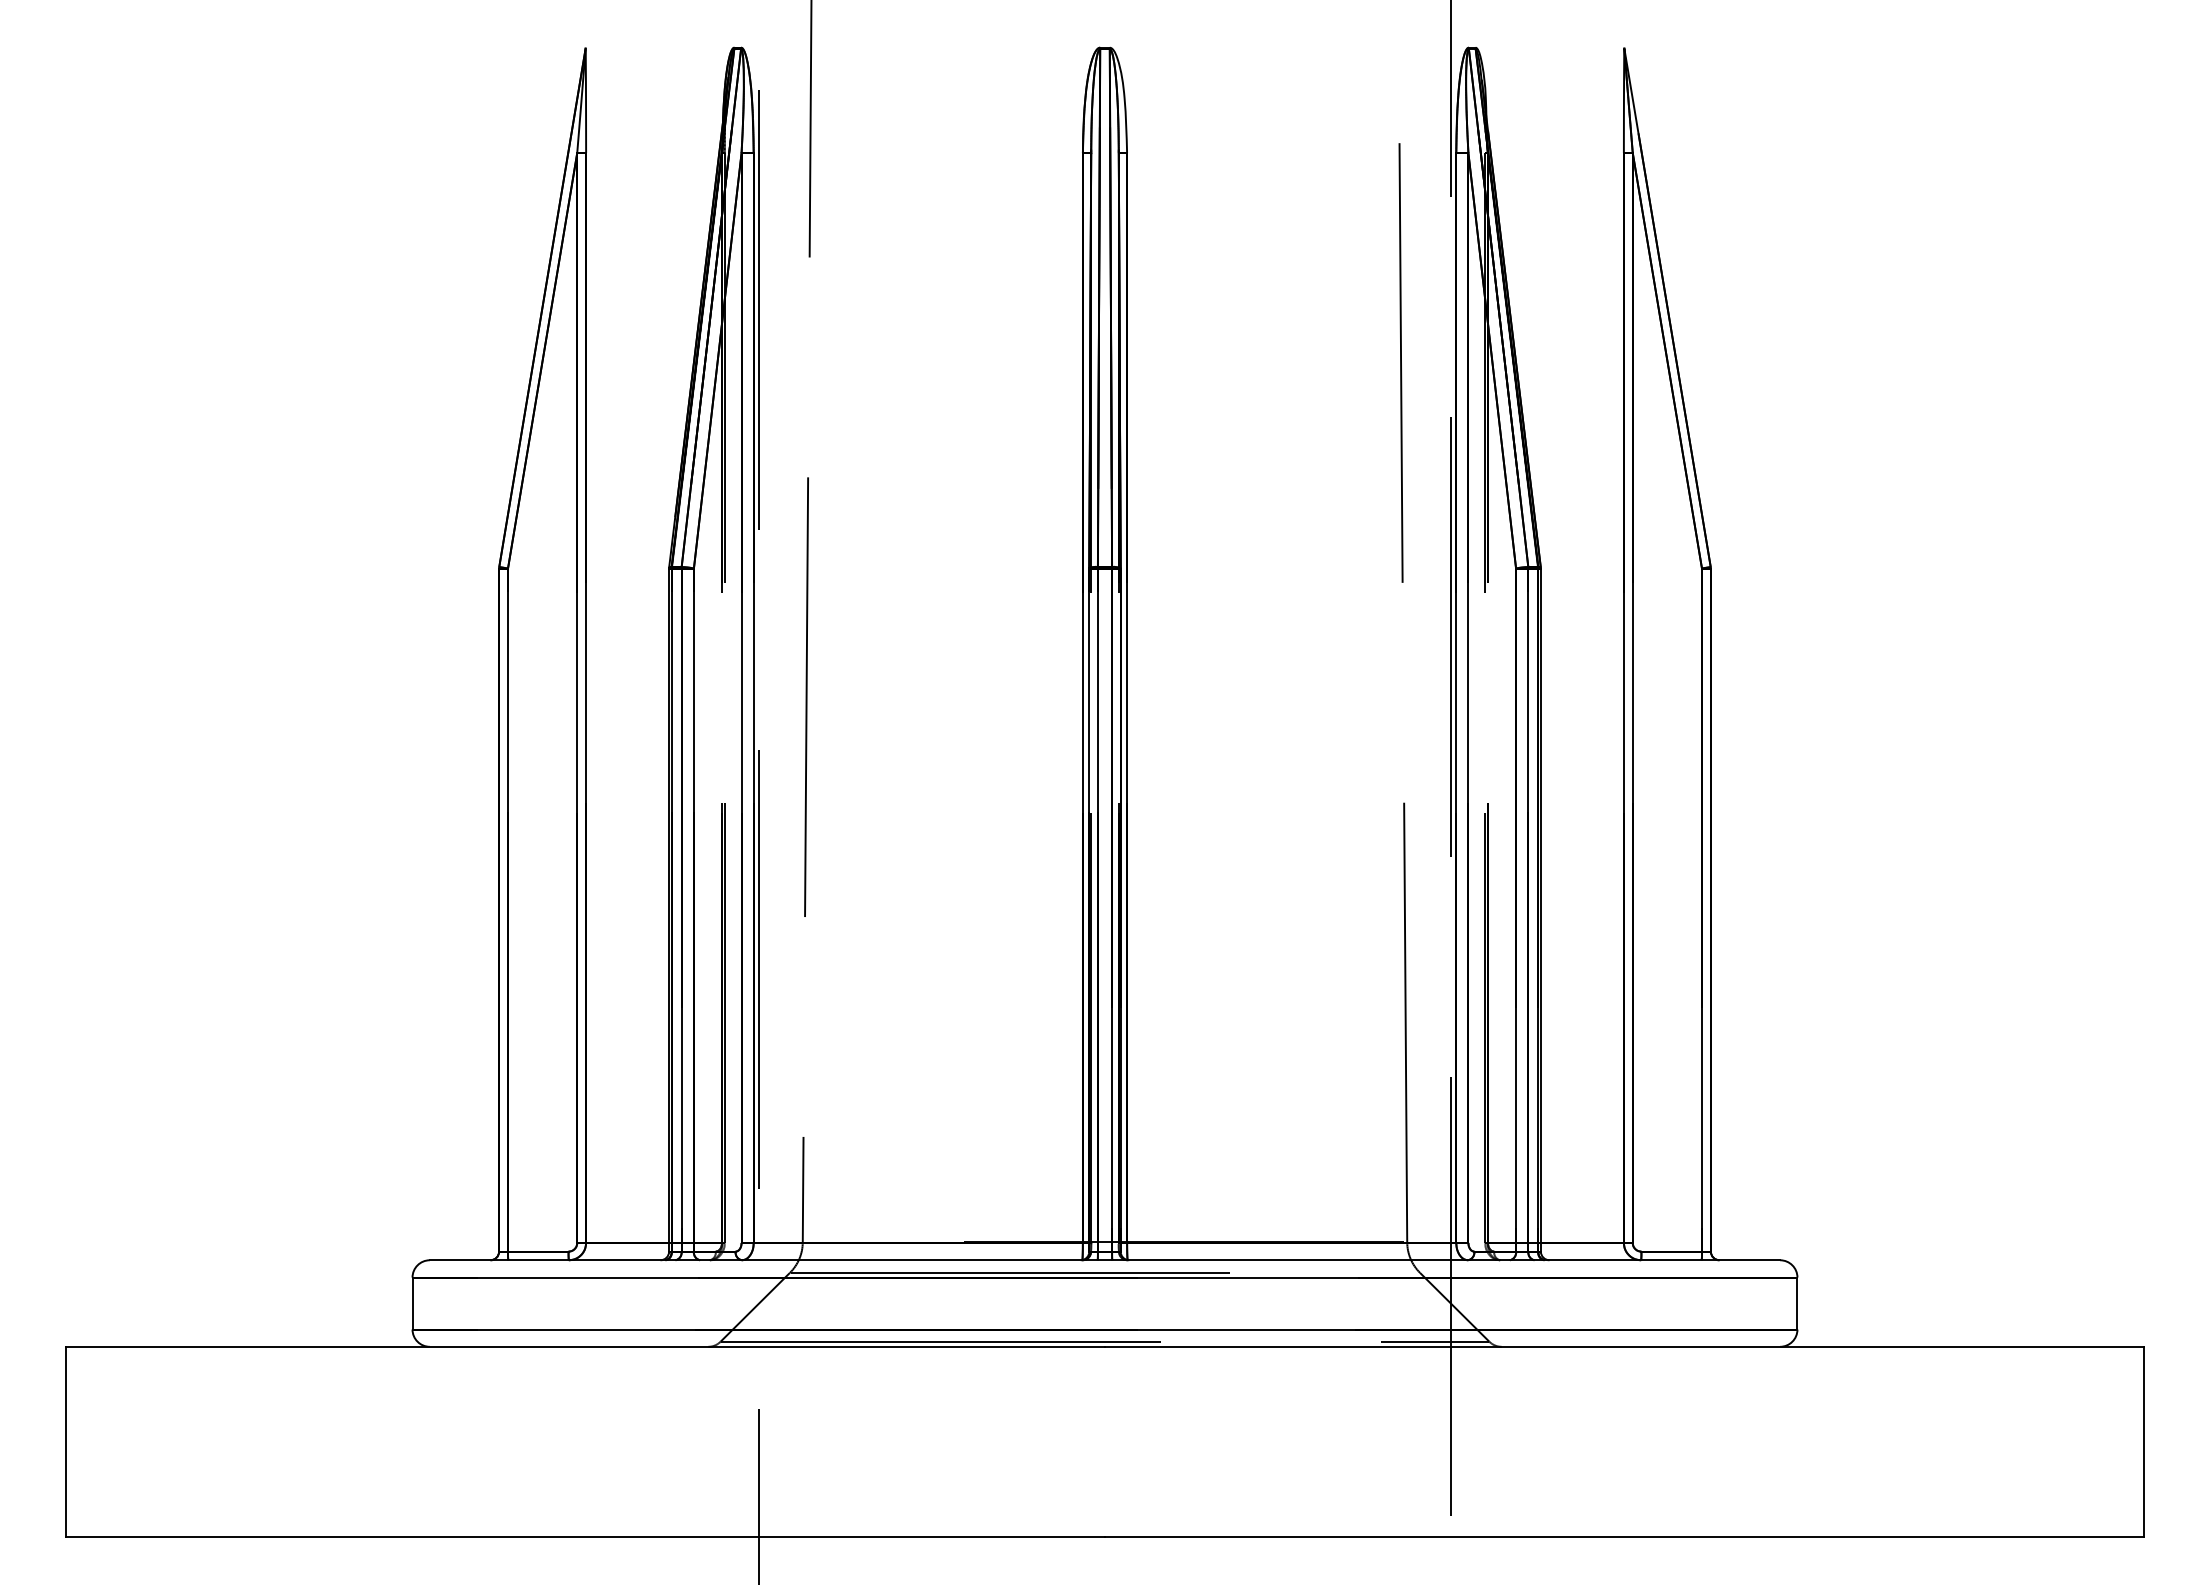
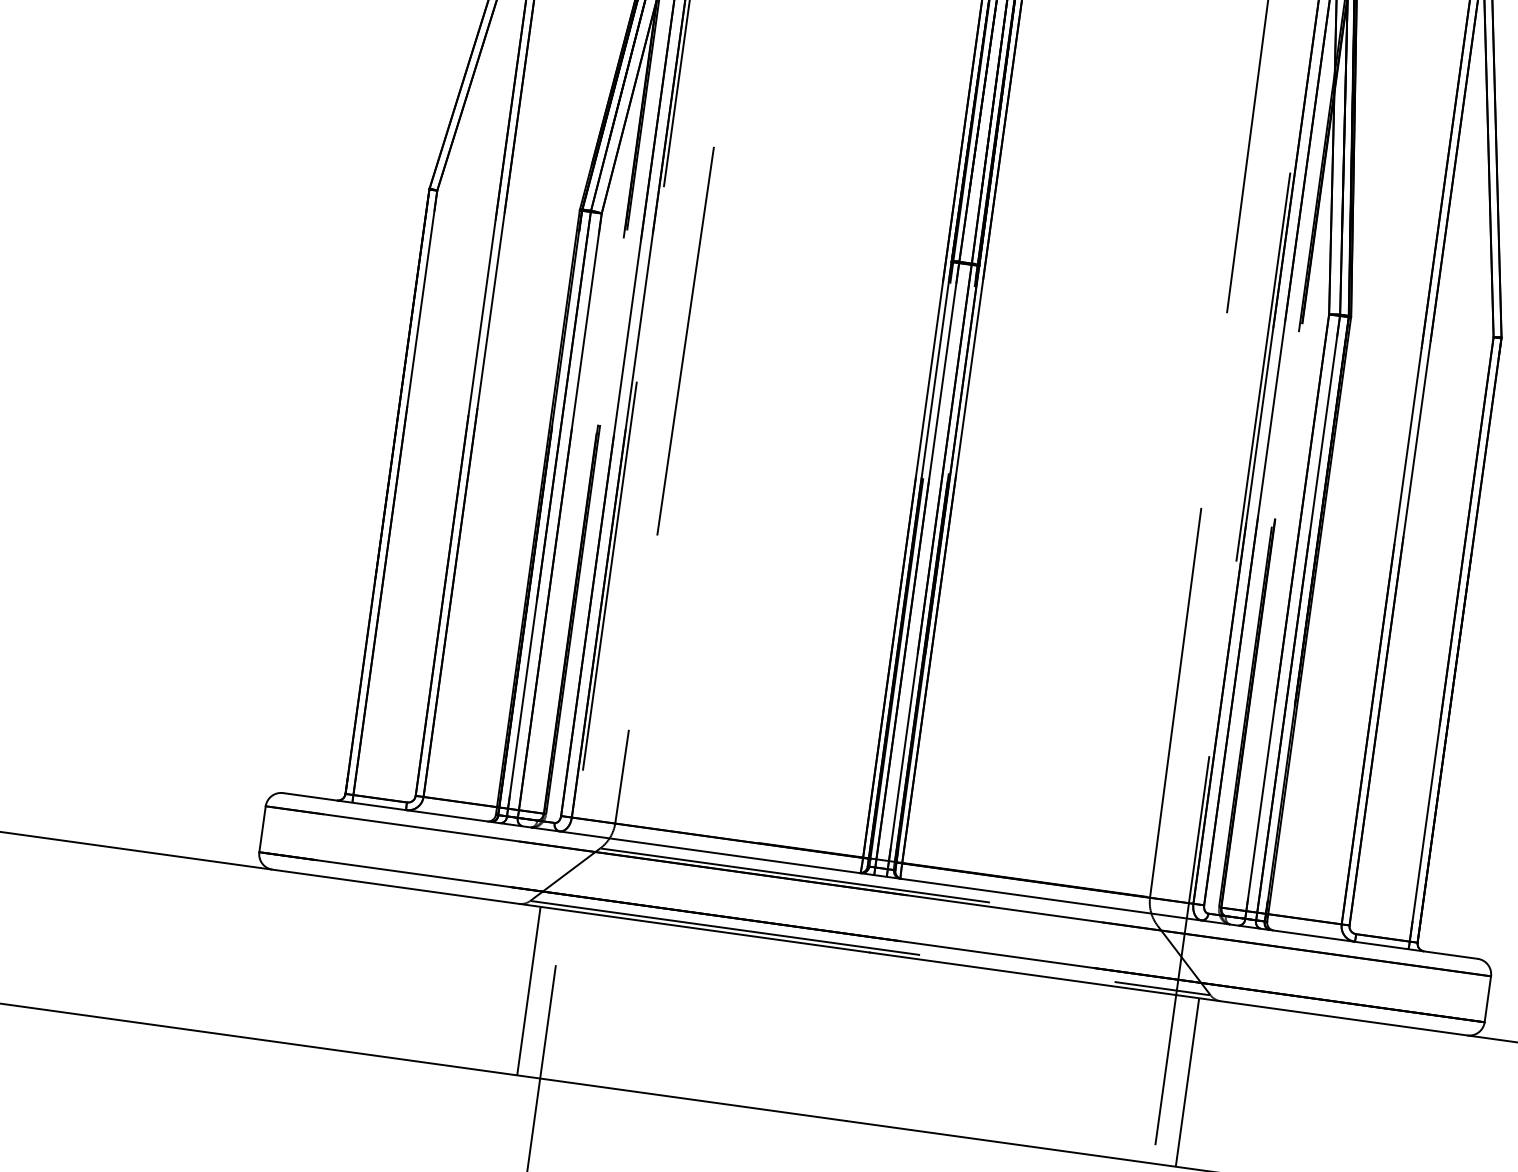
line: (732, 1441) -> (528, 990), added
line: (1477, 1441) -> (1187, 1082), added

